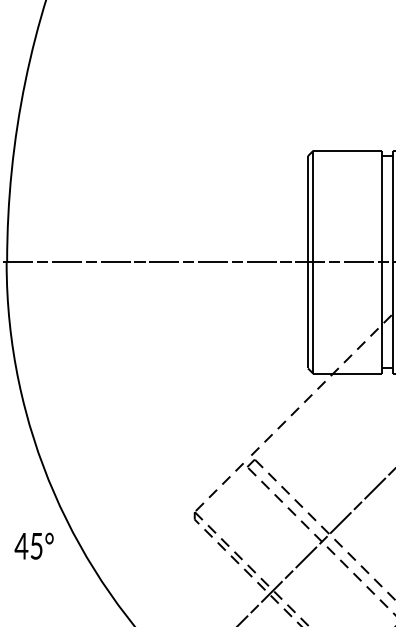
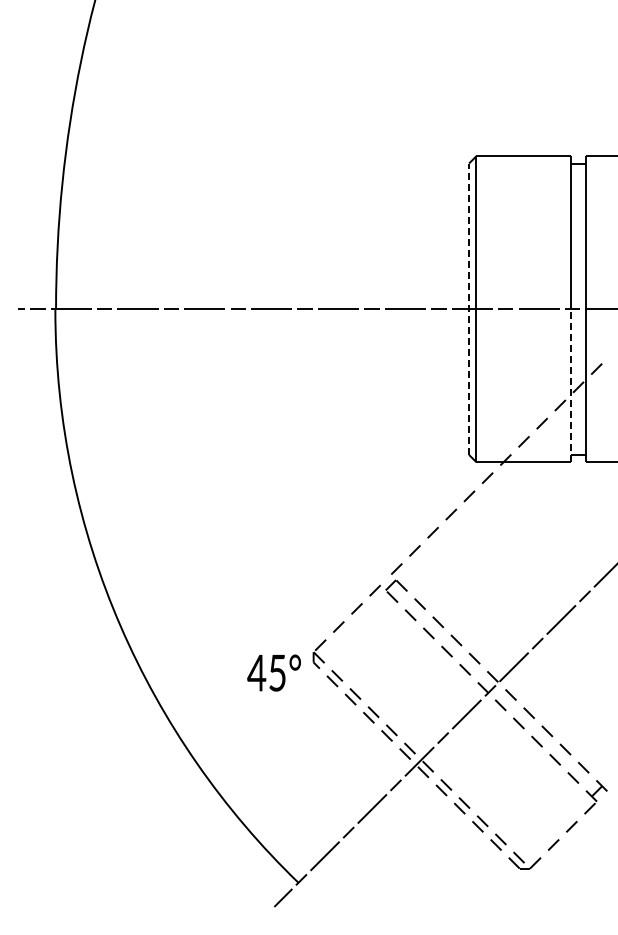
line: (308, 262) -> (469, 309), solid -> dashed
line: (382, 317) -> (571, 385), solid -> dashed
text: (33, 545) -> (273, 672), moved

